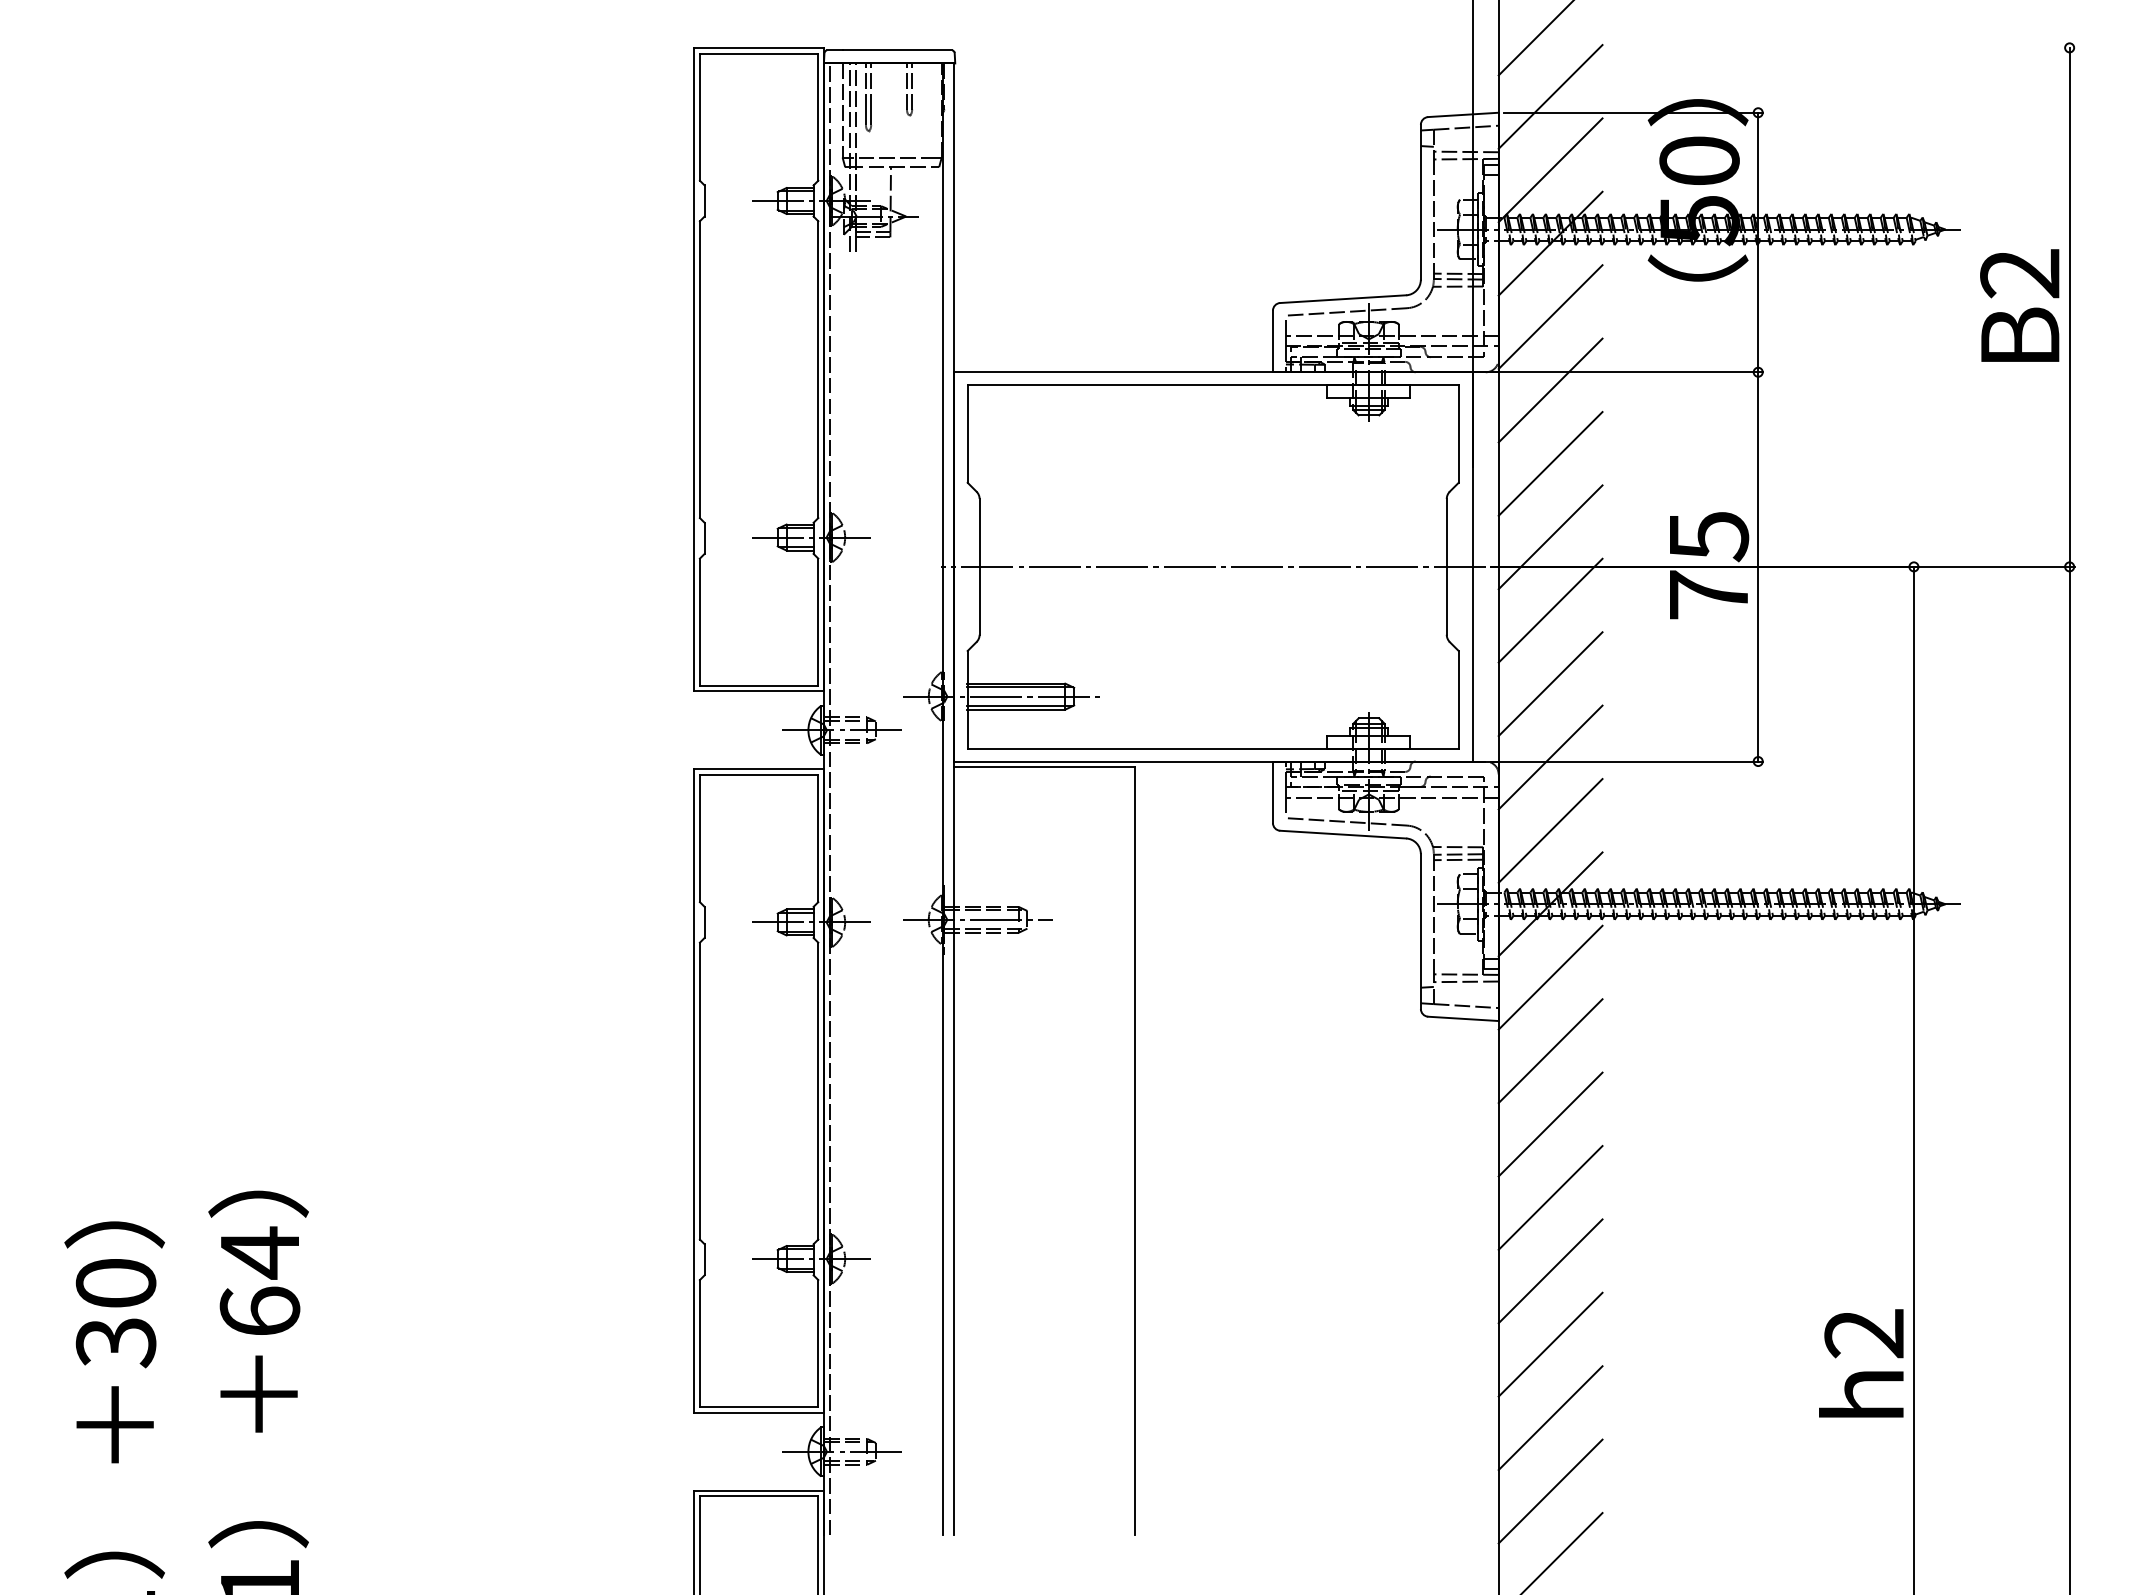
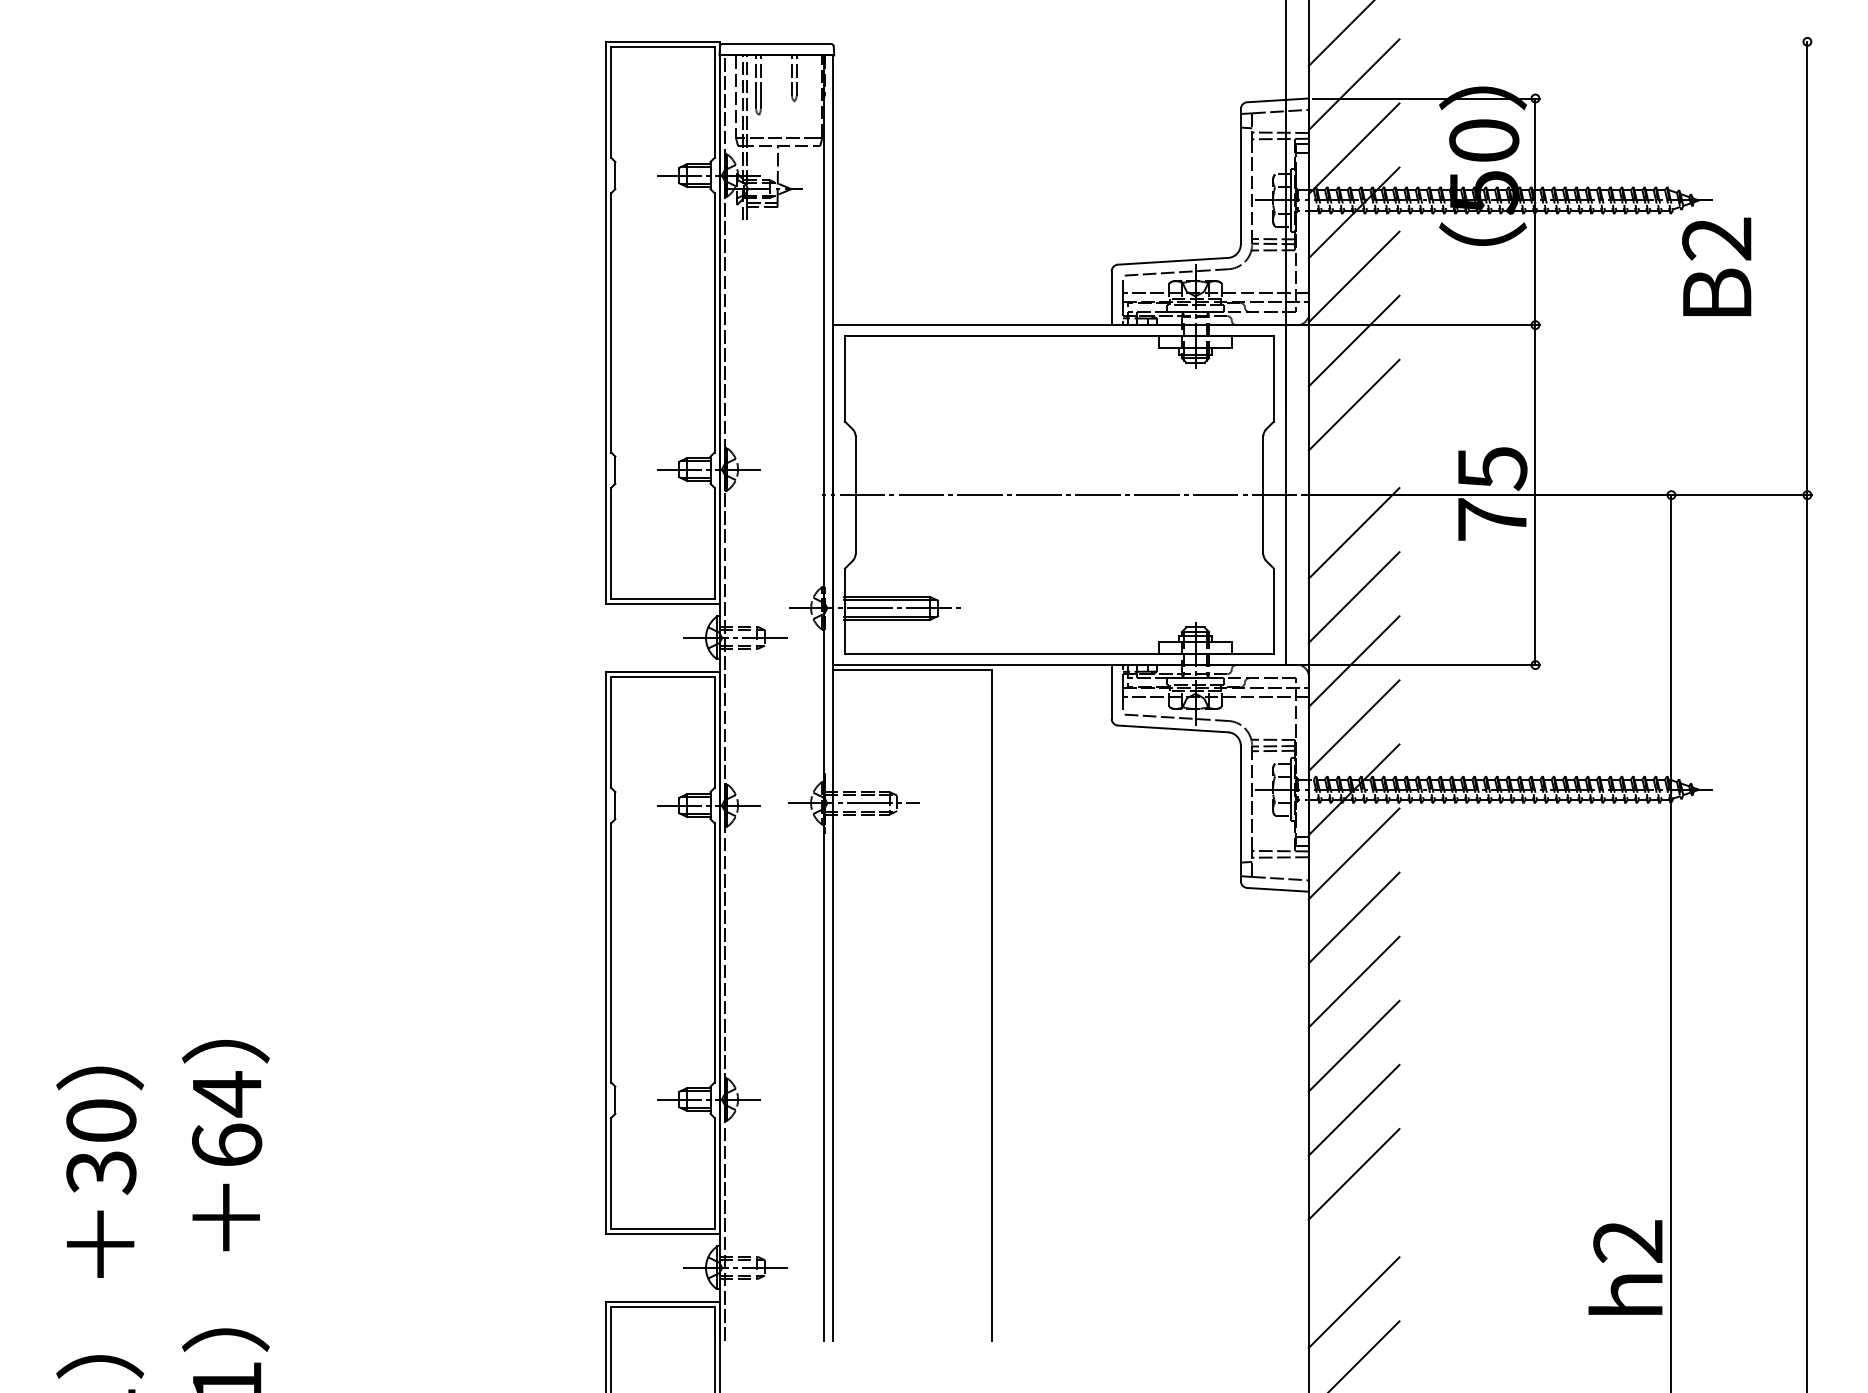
text: (2019, 305) -> (1716, 266), moved
line: (1550, 537) -> (1354, 469), removed
text: (1861, 1363) -> (1625, 1267), moved
line: (1550, 1418) -> (1354, 1238), removed

